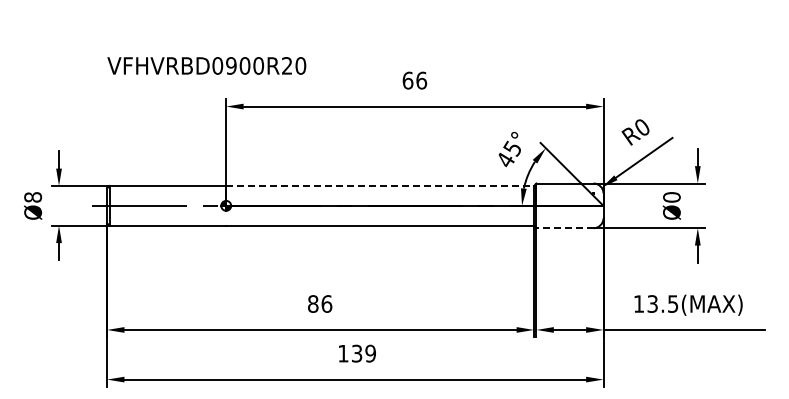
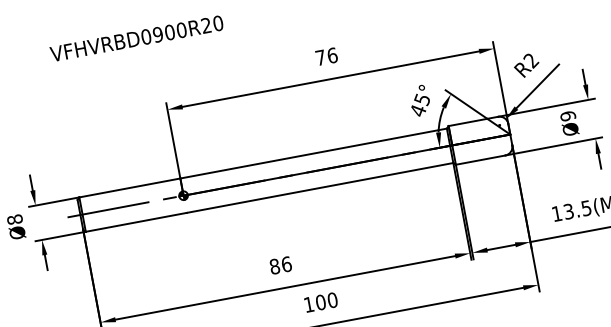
text: (206, 65) -> (136, 38), moved
text: (407, 80) -> (320, 57), 66 -> 76
text: (641, 128) -> (530, 61), R0 -> R2
line: (380, 186) -> (314, 153), dashed -> solid
text: (671, 197) -> (567, 116), Ø0 -> Ø9
line: (565, 228) -> (481, 160), dashed -> solid
text: (363, 353) -> (326, 301), 139 -> 100

